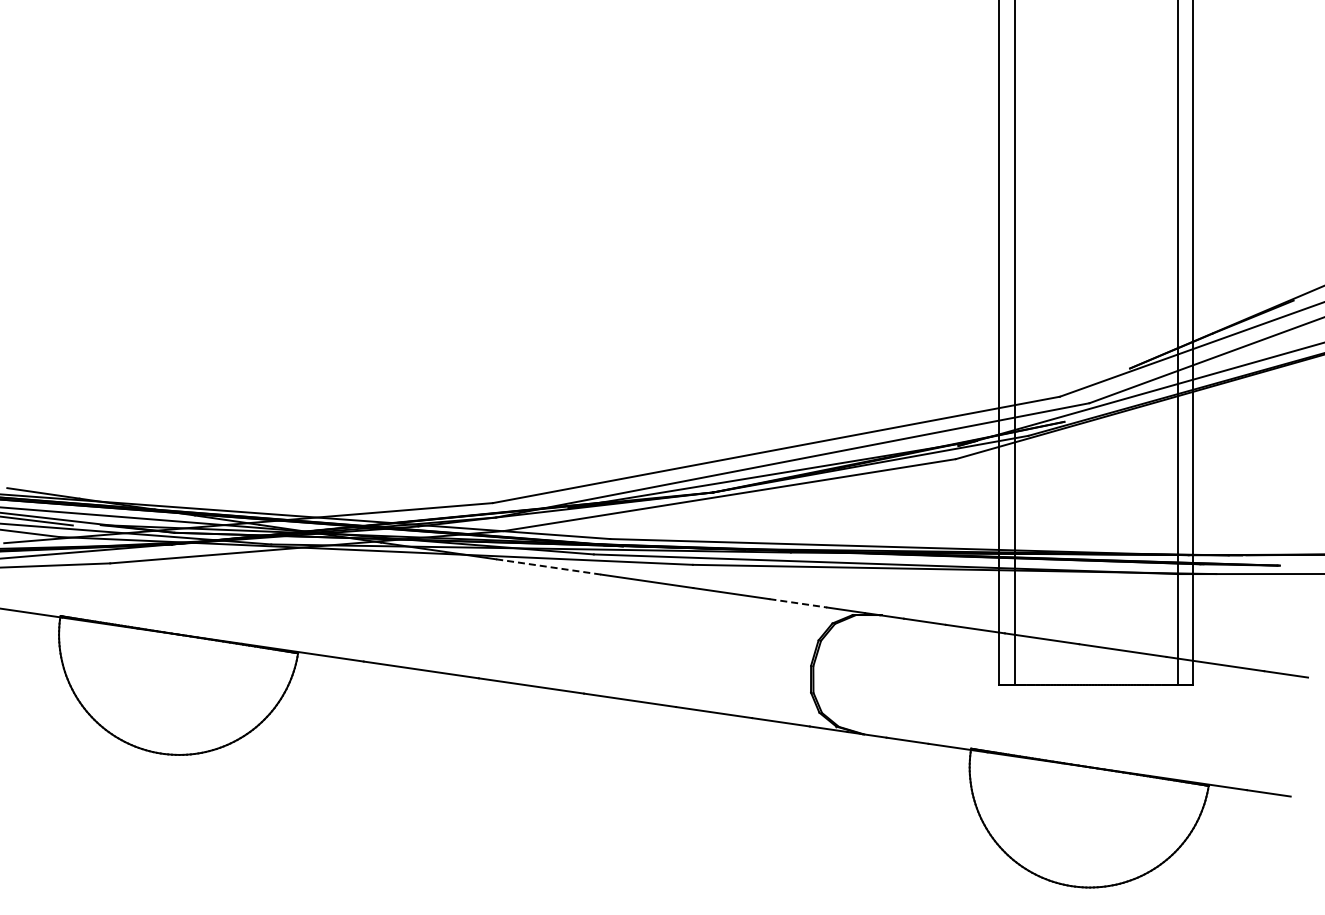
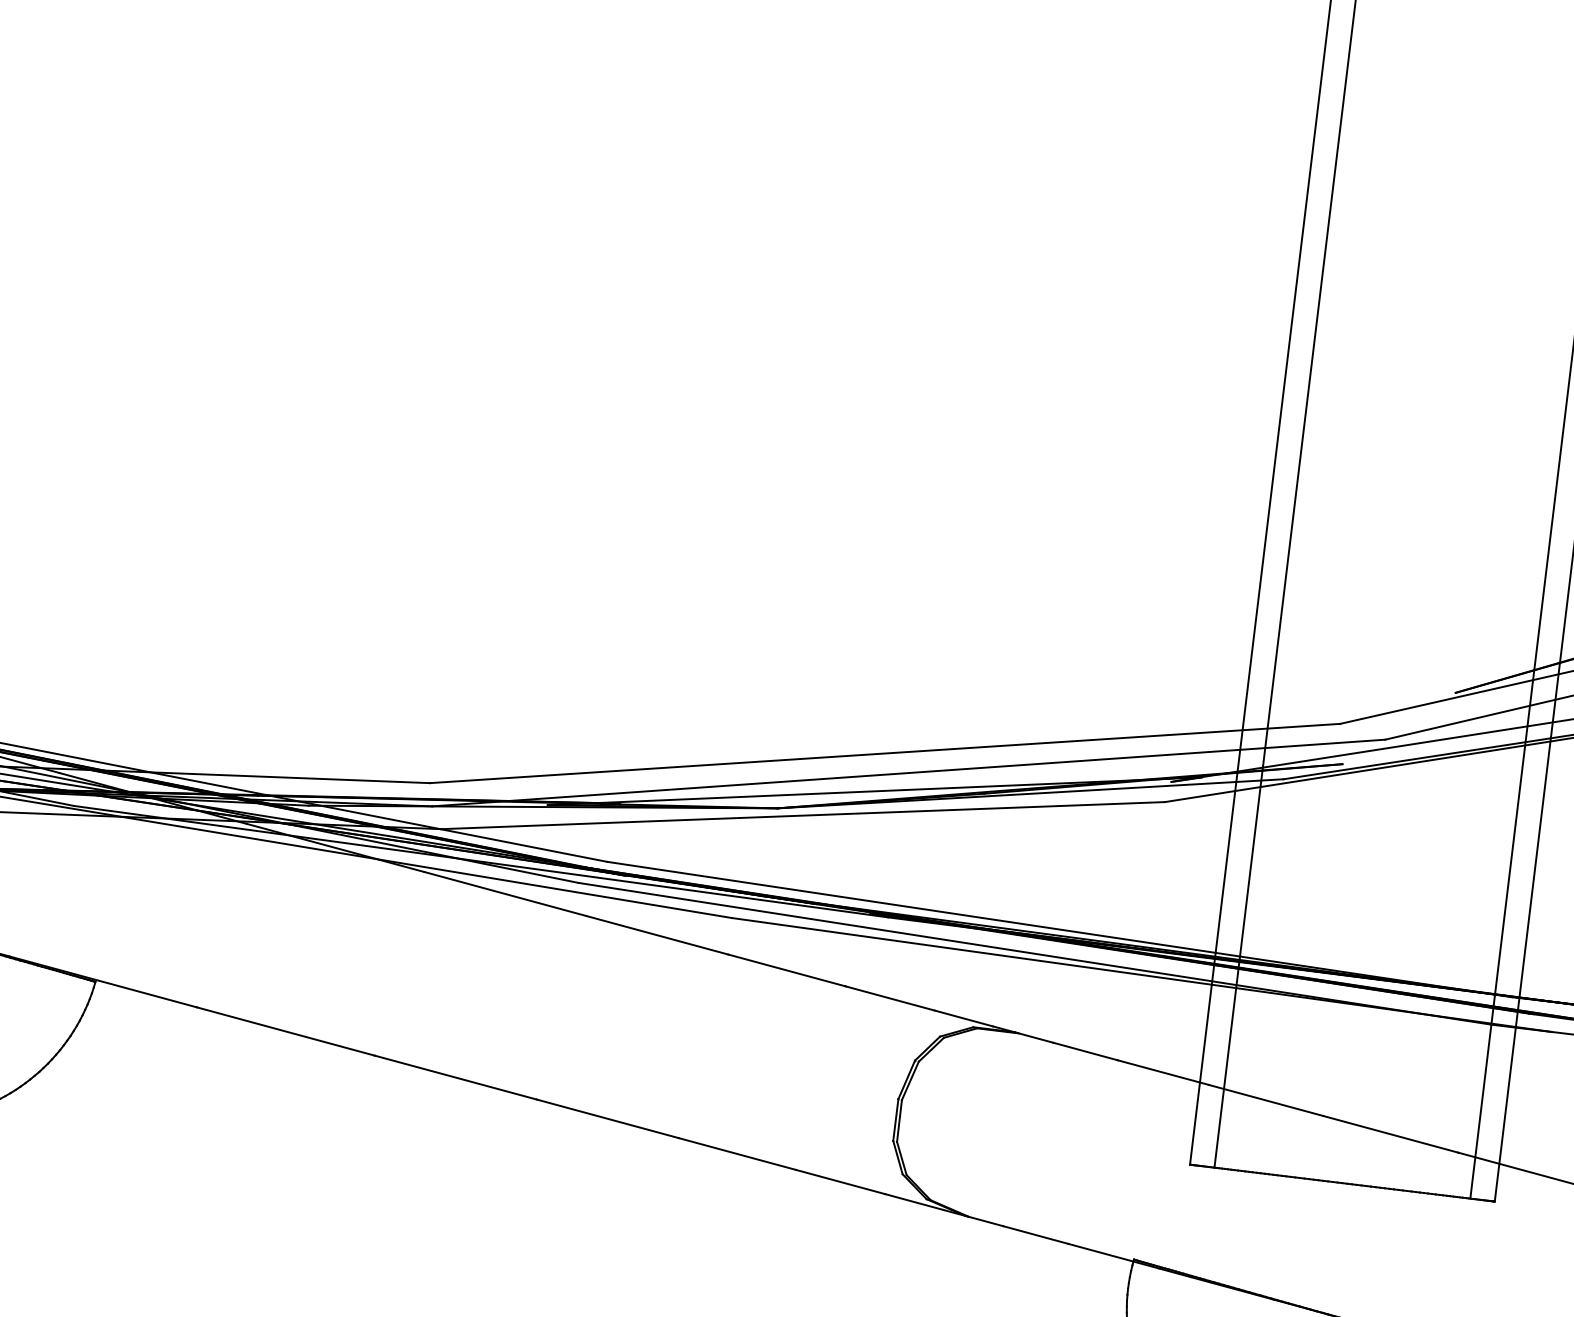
line: (549, 567) -> (506, 894), dashed -> solid
line: (798, 603) -> (890, 998), dashed -> solid

